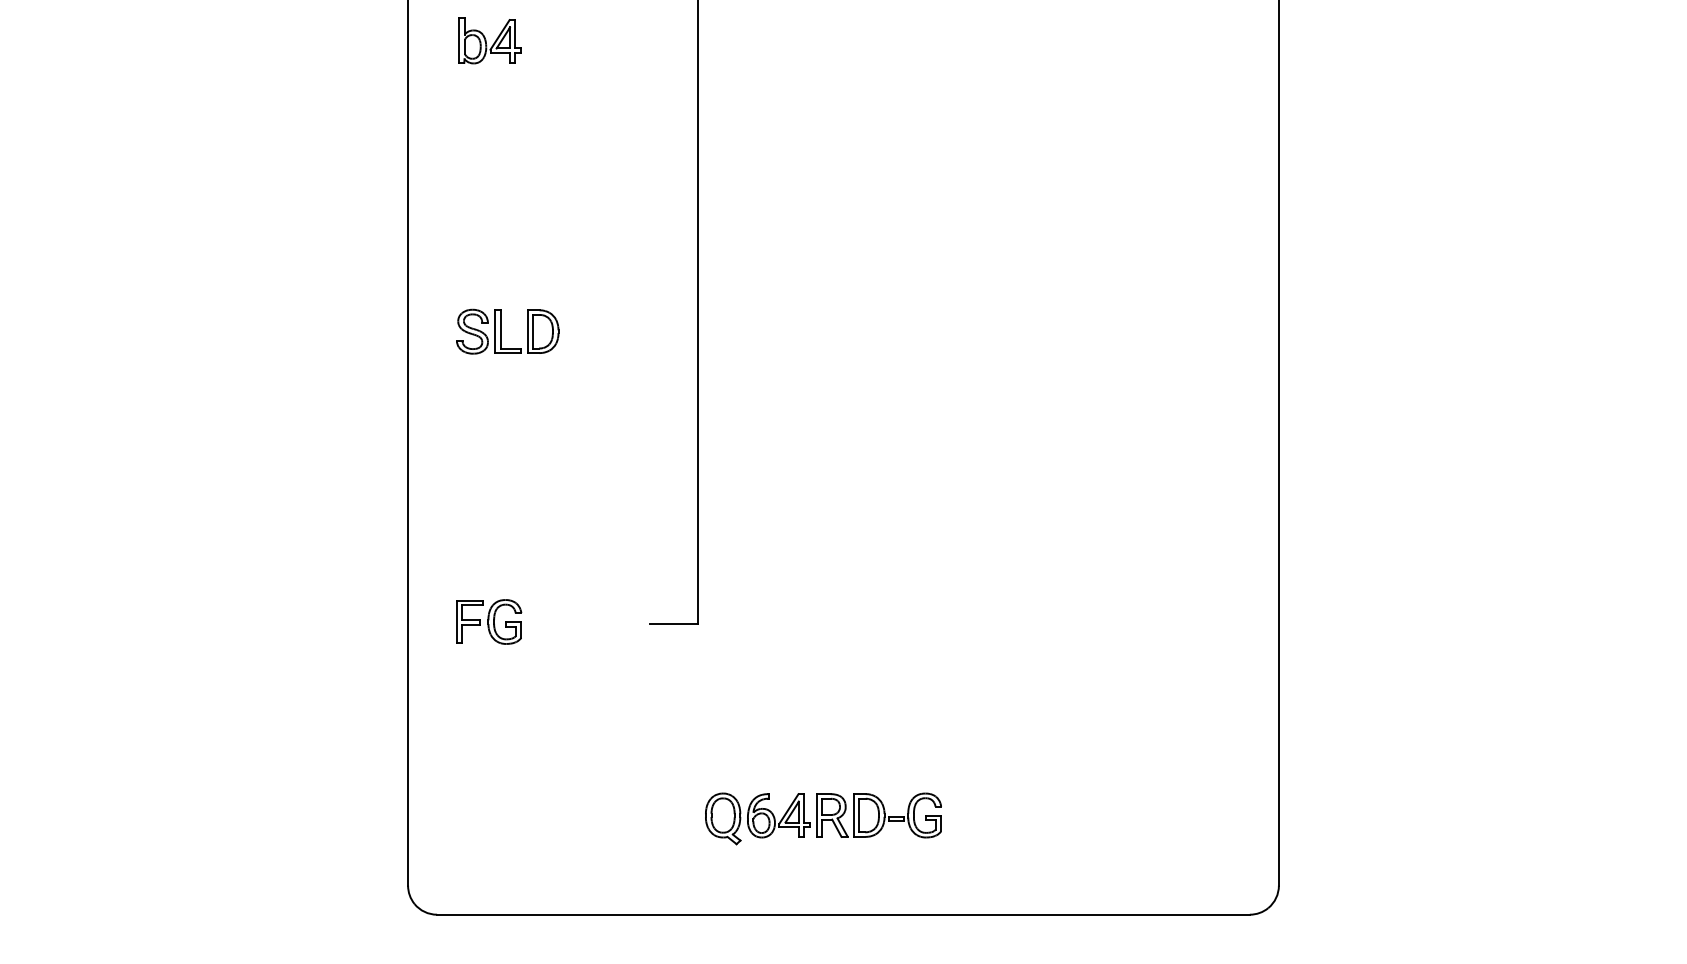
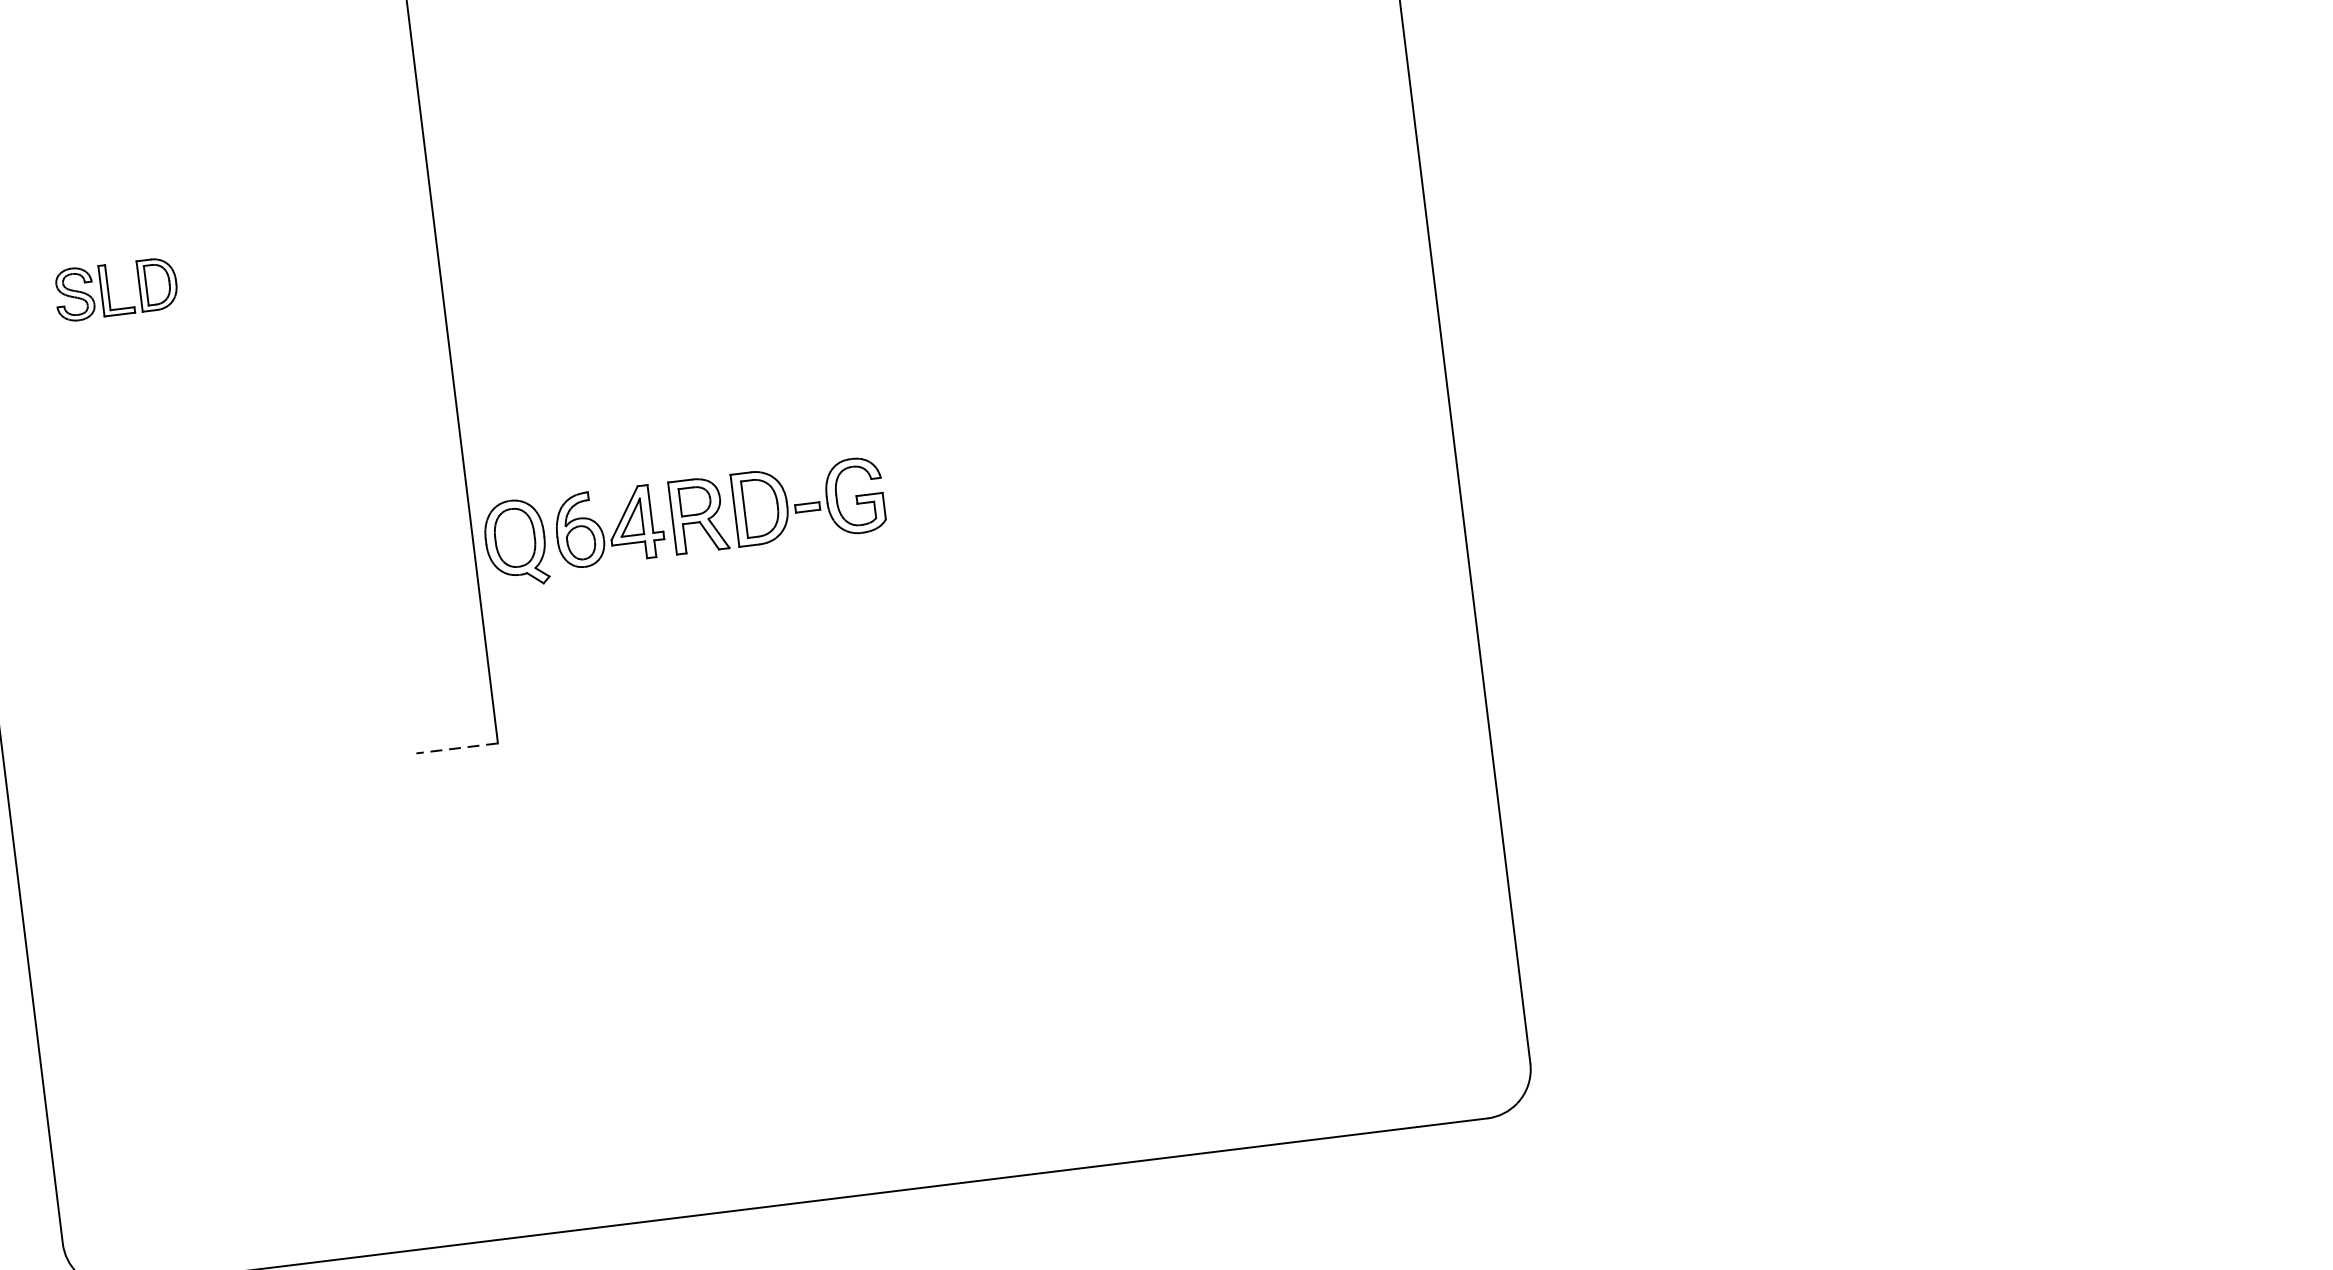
part: (507, 331) -> (115, 289), size x0.7
part: (489, 621) -> (145, 781), removed
line: (673, 624) -> (456, 748), solid -> dashed
part: (823, 818) -> (684, 522), moved

